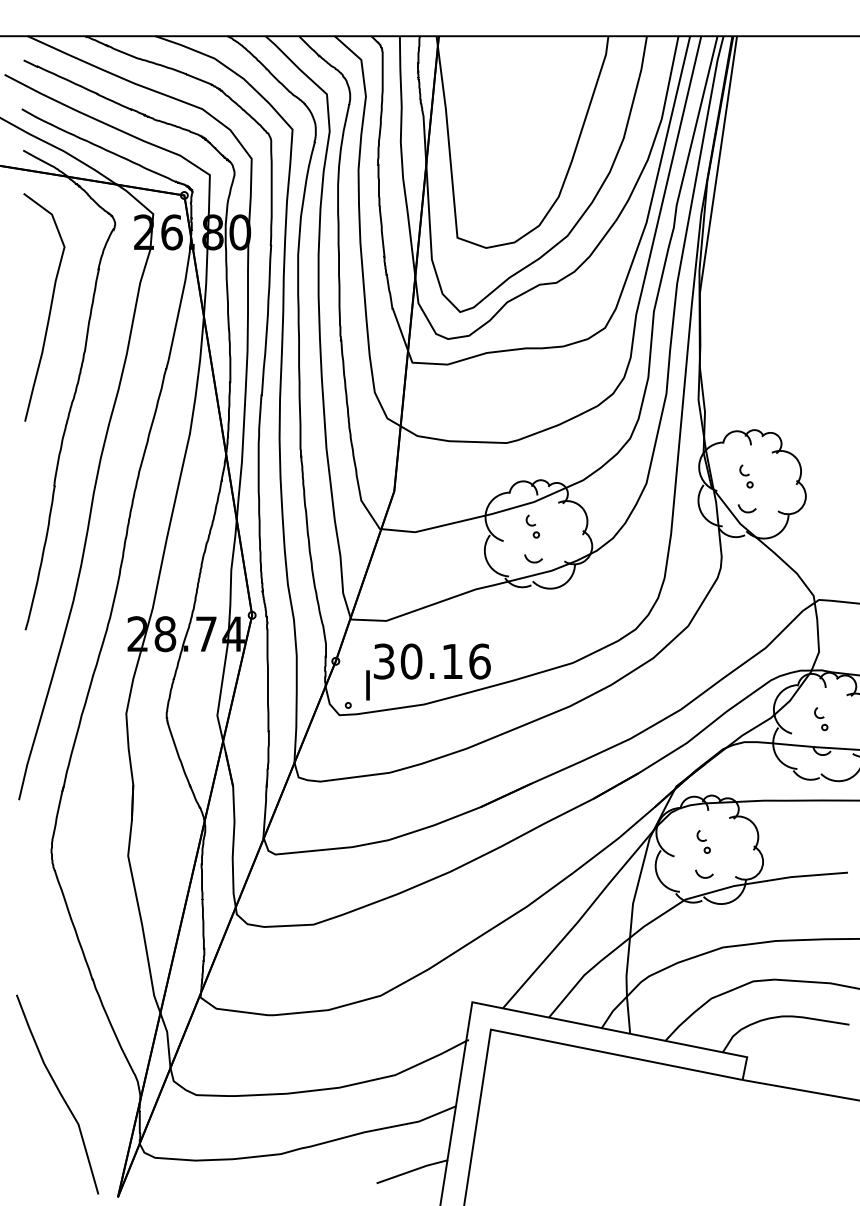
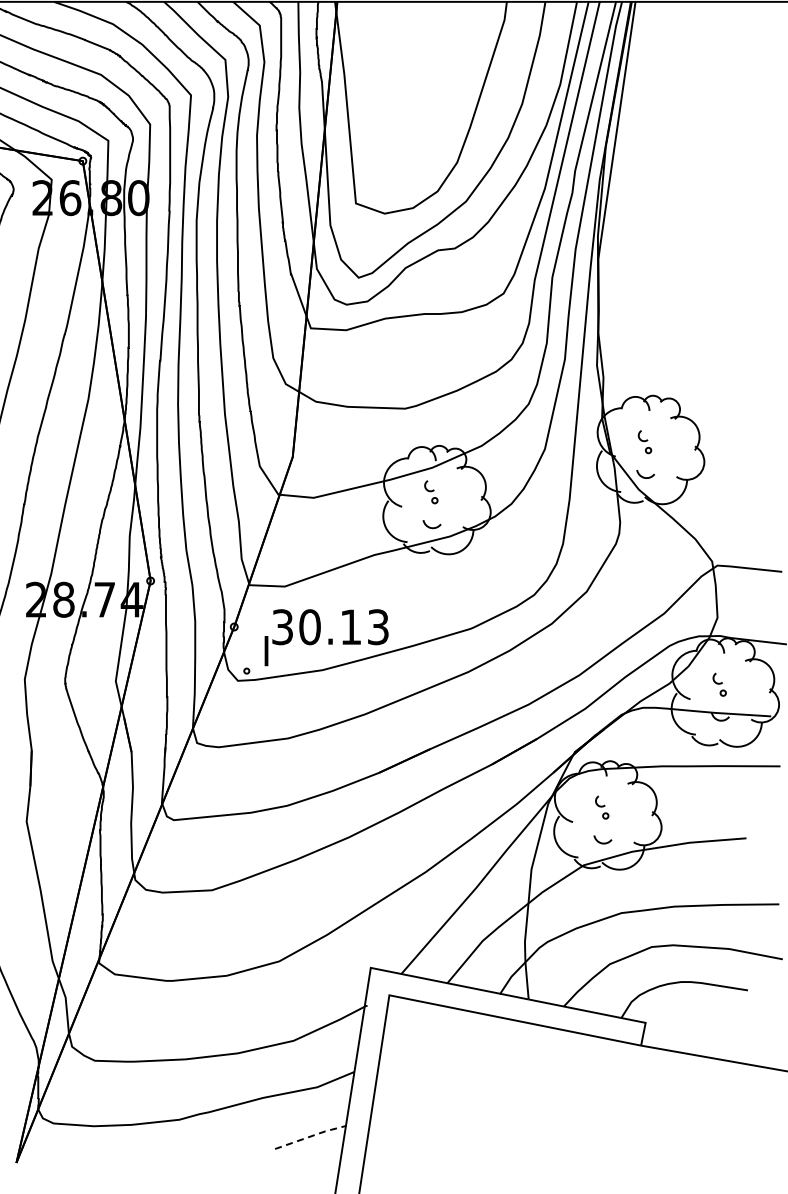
text: (479, 661) -> (377, 627), 30.16 -> 30.13
line: (412, 1170) -> (310, 1136), solid -> dashed

